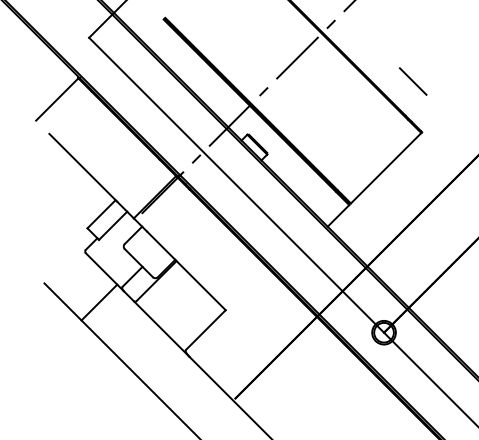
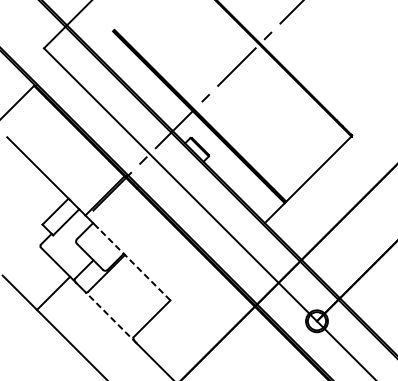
line: (412, 81) -> (343, 88), removed
line: (186, 270) -> (134, 263), solid -> dashed
line: (161, 328) -> (111, 317), solid -> dashed

